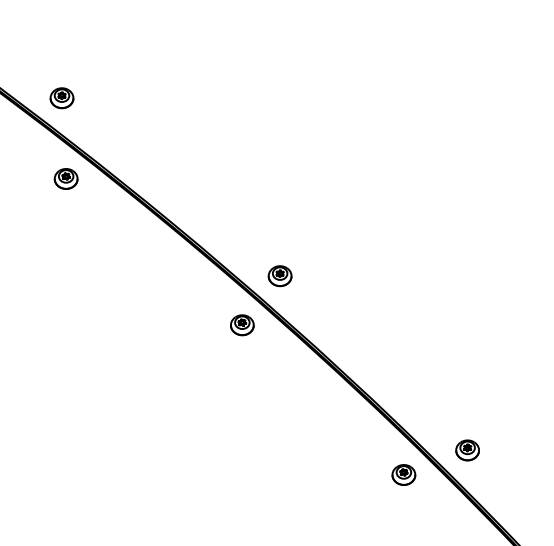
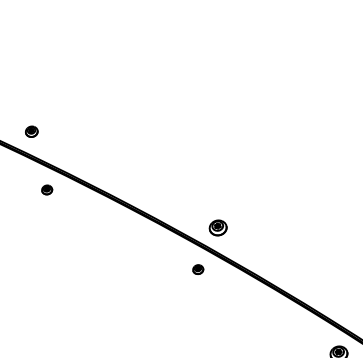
part: (61, 98) -> (31, 131), size x0.7
part: (65, 178) -> (46, 189), size x0.6
part: (242, 325) -> (198, 269), size x0.6

